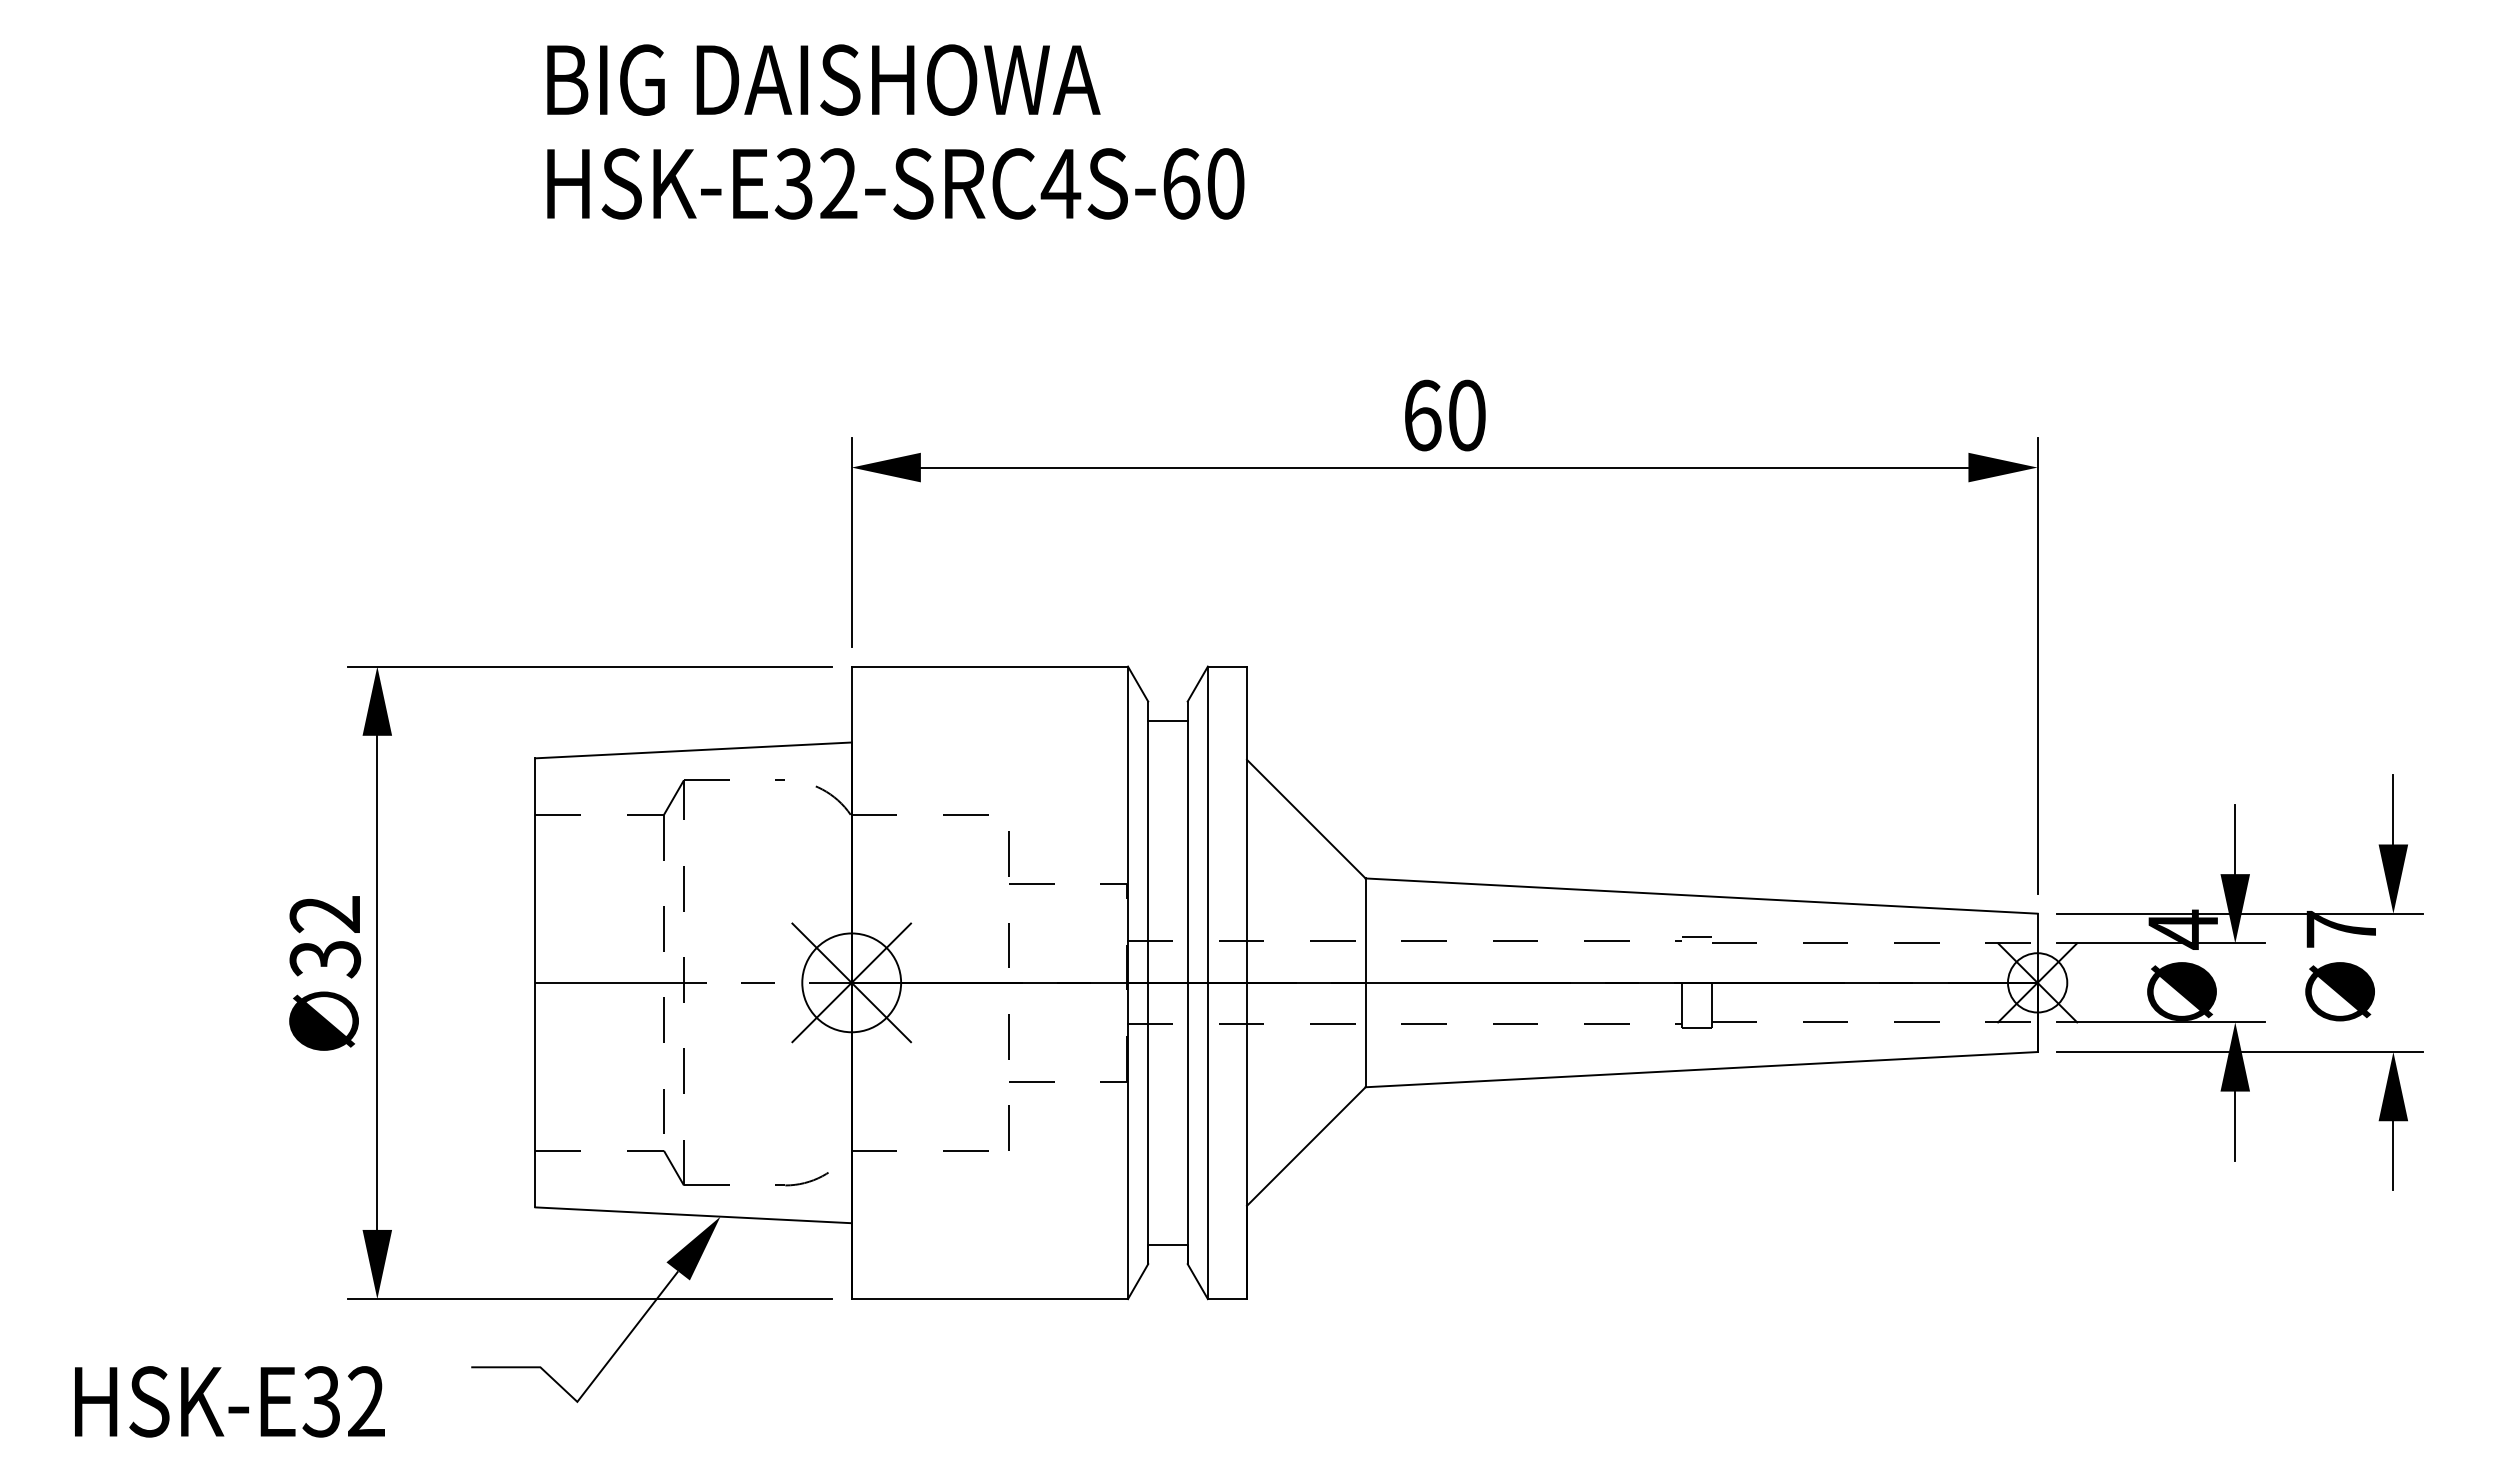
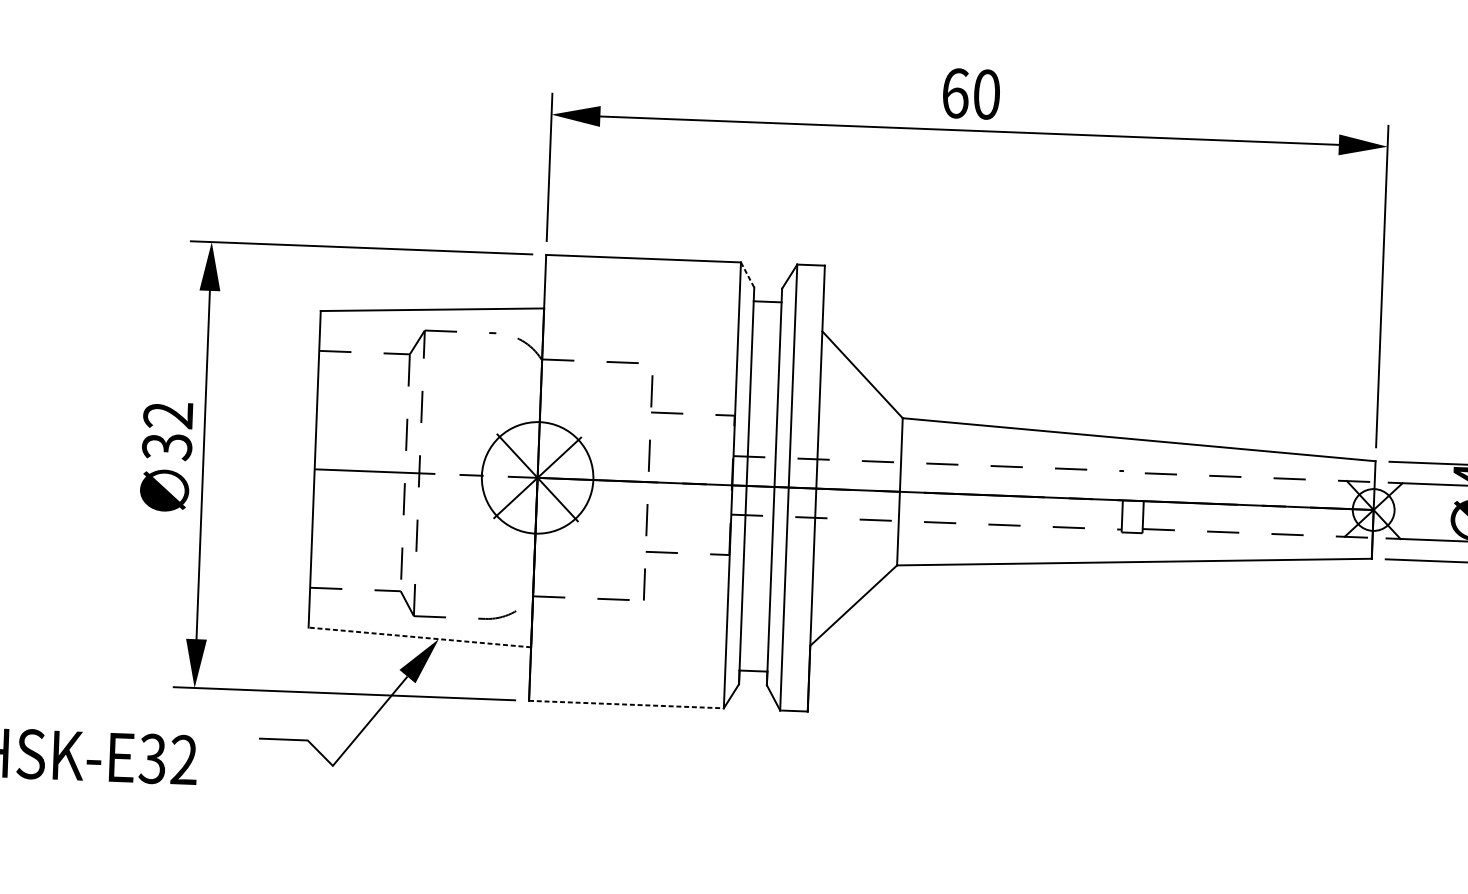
line: (1138, 684) -> (747, 275), solid -> dashed
line: (1696, 937) -> (1134, 468), removed
circle: (851, 982) -> (537, 477), size x1.6
line: (693, 1215) -> (419, 637), solid -> dashed
line: (990, 1299) -> (626, 704), solid -> dashed

